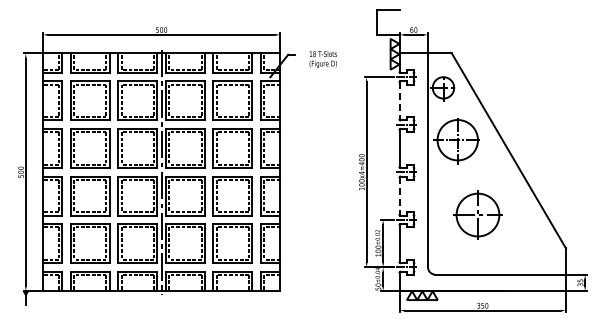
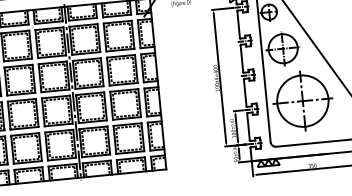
line: (399, 100) -> (238, 24), dashed -> solid
line: (399, 196) -> (245, 93), dashed -> solid
part: (477, 214) -> (302, 100), size x1.67

